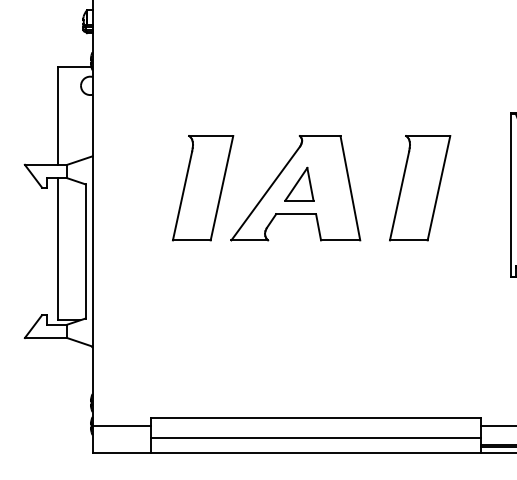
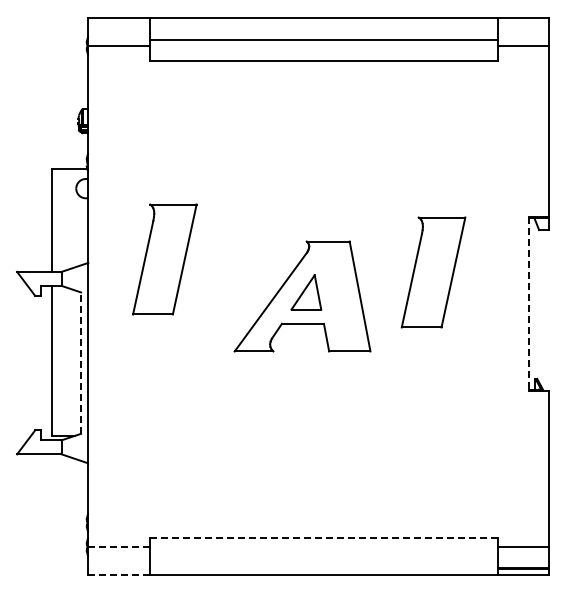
part: (202, 188) -> (164, 259), moved
part: (420, 188) -> (433, 272), moved
line: (511, 194) -> (529, 303), solid -> dashed
line: (86, 251) -> (81, 363), solid -> dashed
line: (315, 417) -> (323, 538), solid -> dashed
line: (122, 426) -> (119, 547), solid -> dashed
line: (315, 438) -> (323, 560), removed
line: (122, 452) -> (119, 575), solid -> dashed

